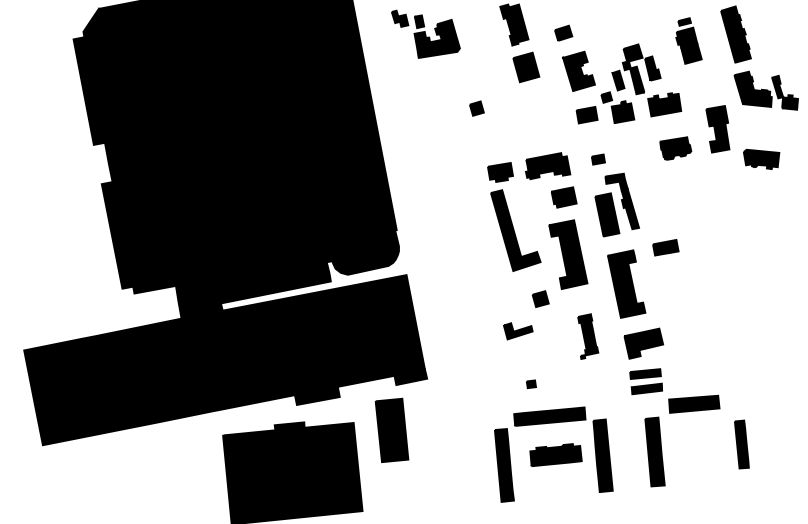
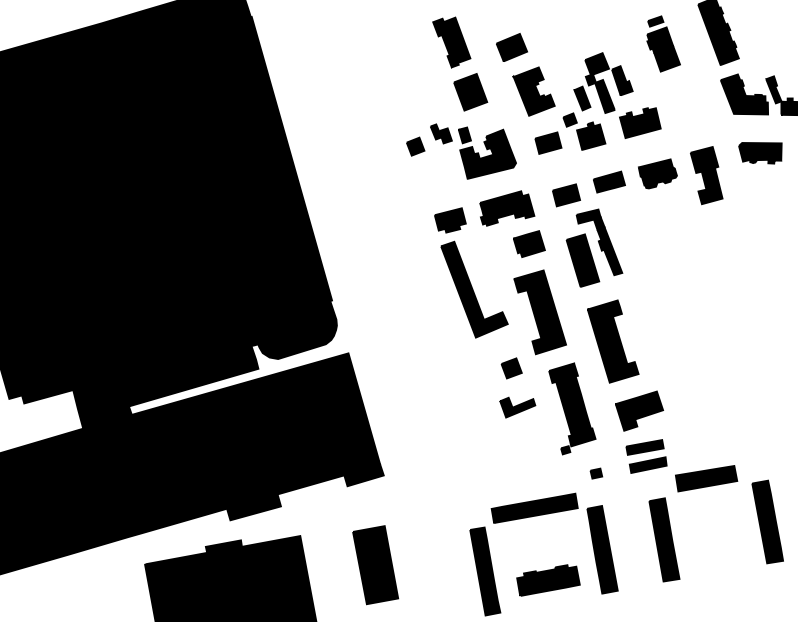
part: (563, 32) -> (511, 46), size x1.43
part: (425, 33) -> (473, 148), moved
part: (717, 129) -> (706, 175), moved
part: (761, 158) -> (760, 151), moved
part: (598, 159) -> (566, 195), size x1.67
part: (665, 247) -> (608, 181), moved
part: (518, 331) -> (518, 406), moved
part: (587, 336) -> (571, 408), size x1.67
part: (531, 384) -> (596, 473), moved
part: (391, 429) -> (374, 564), moved
part: (741, 444) -> (767, 521), size x1.43
part: (555, 454) -> (547, 579), moved

